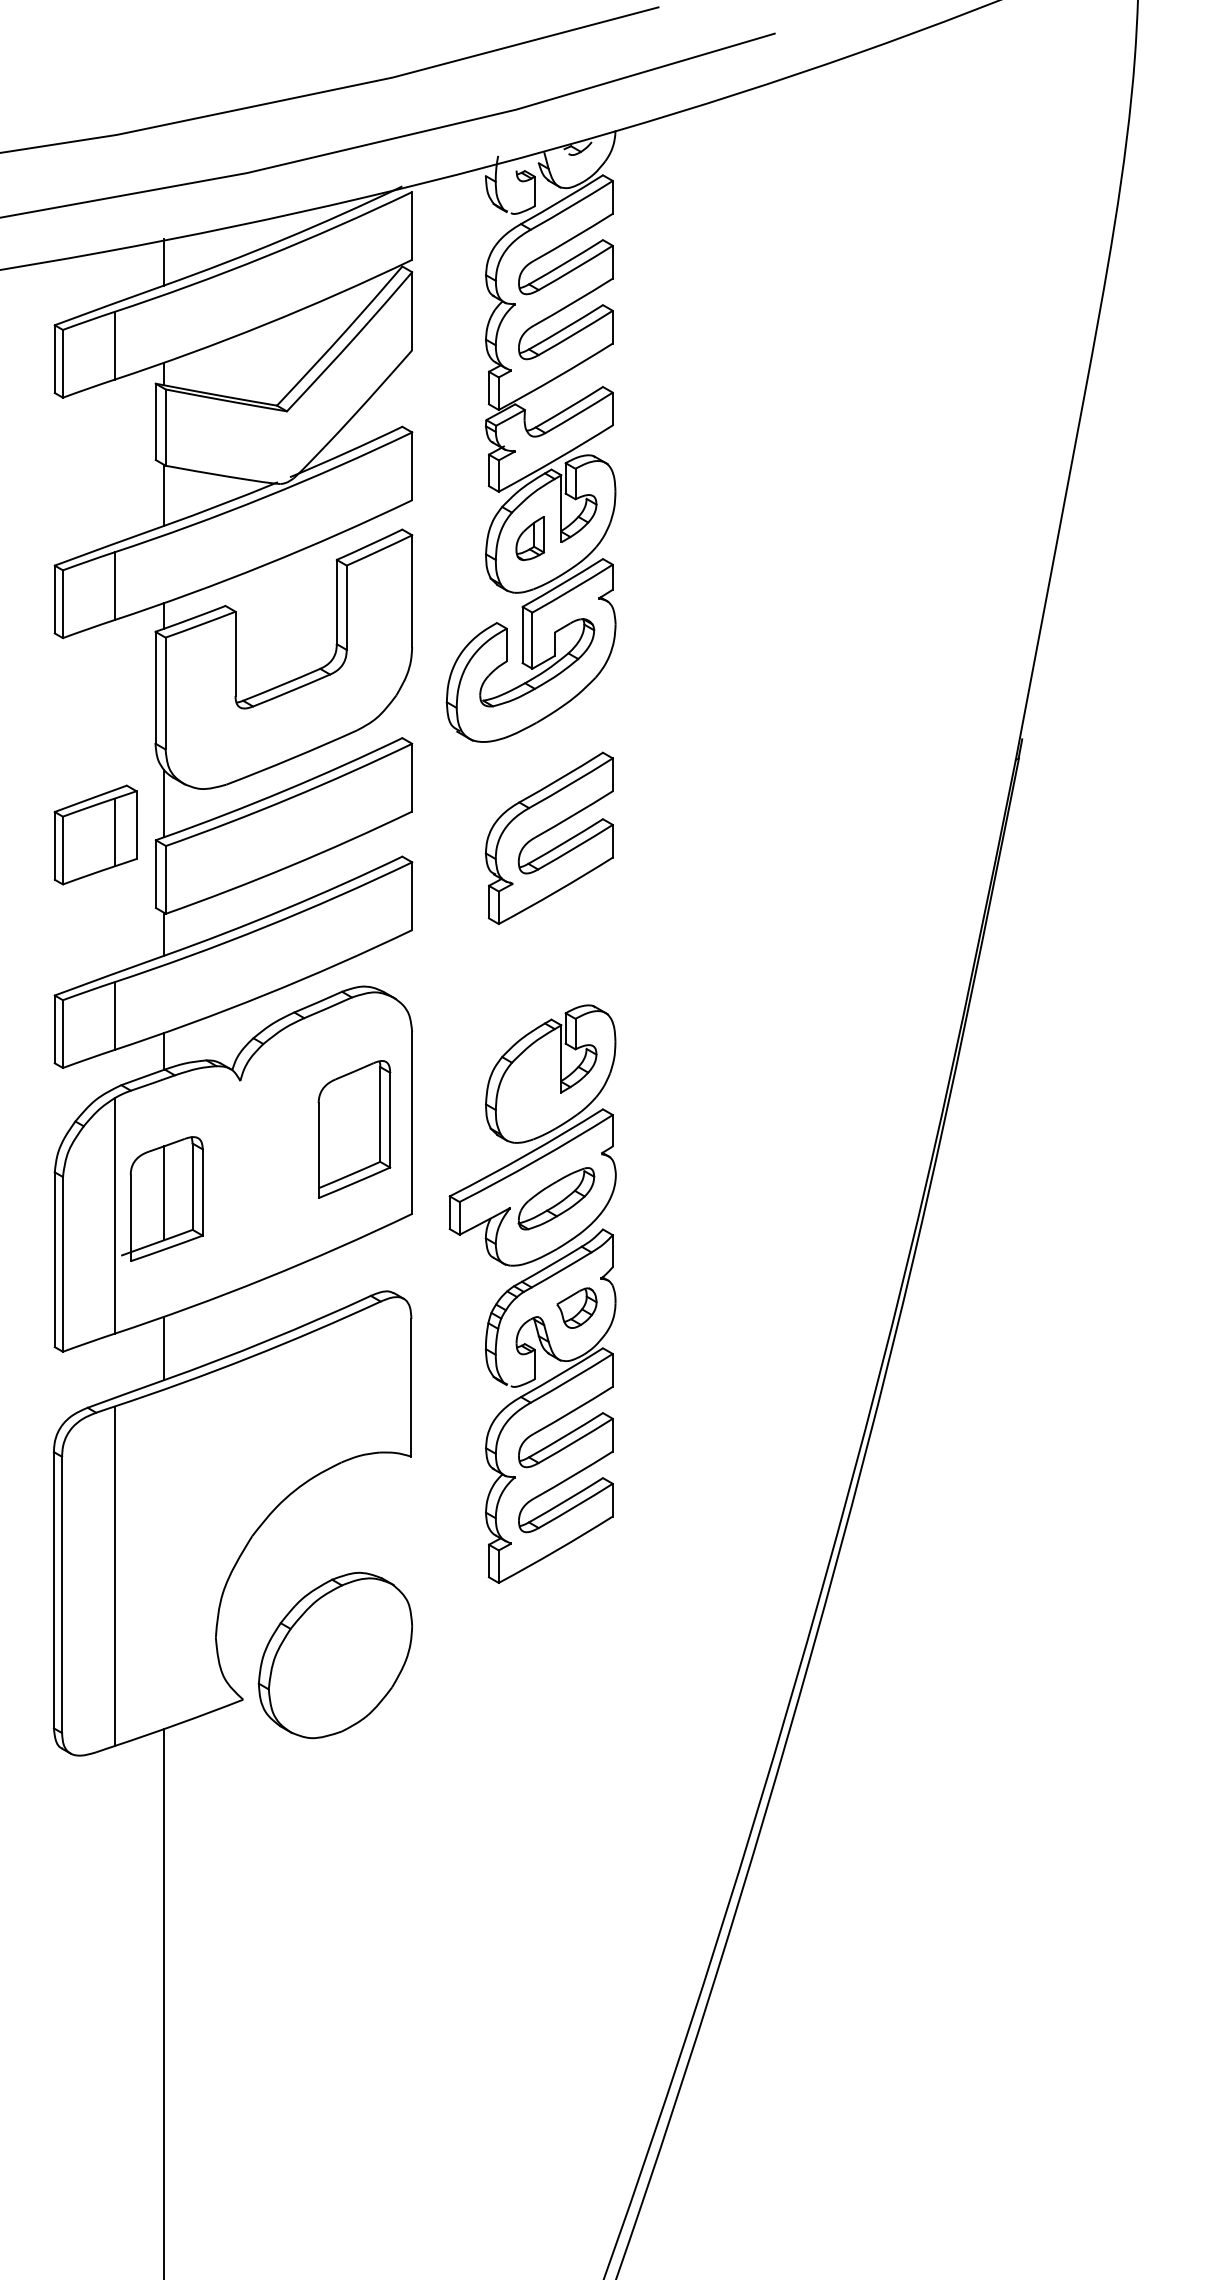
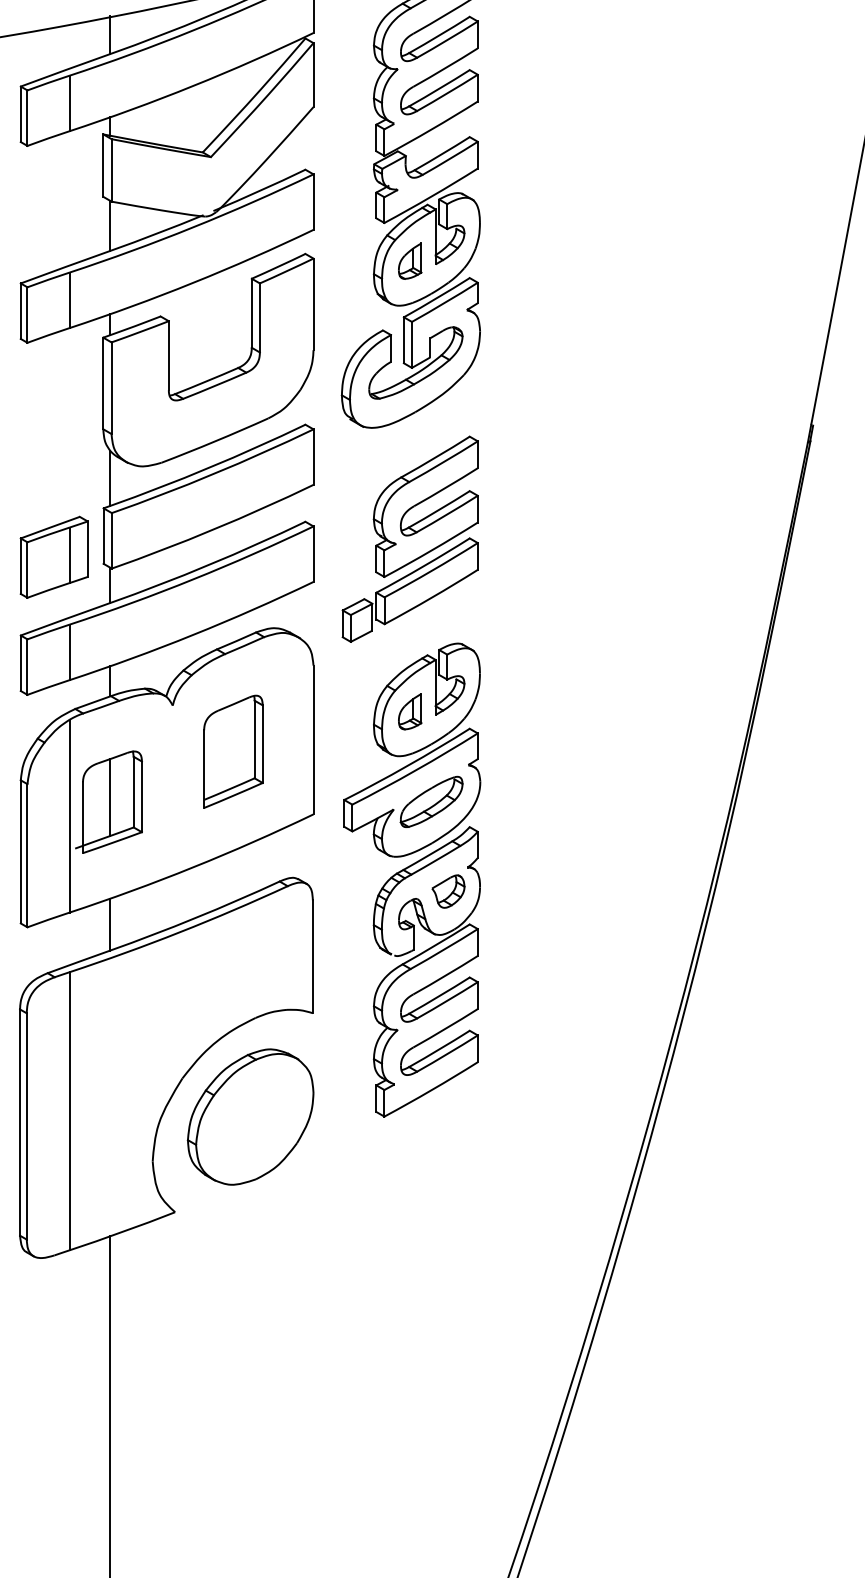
part: (95, 834) -> (54, 556), moved
part: (529, 939) -> (409, 589), added
part: (530, 1088) -> (410, 711), added
part: (354, 1129) -> (233, 751), moved
part: (335, 1655) -> (250, 1117), moved

